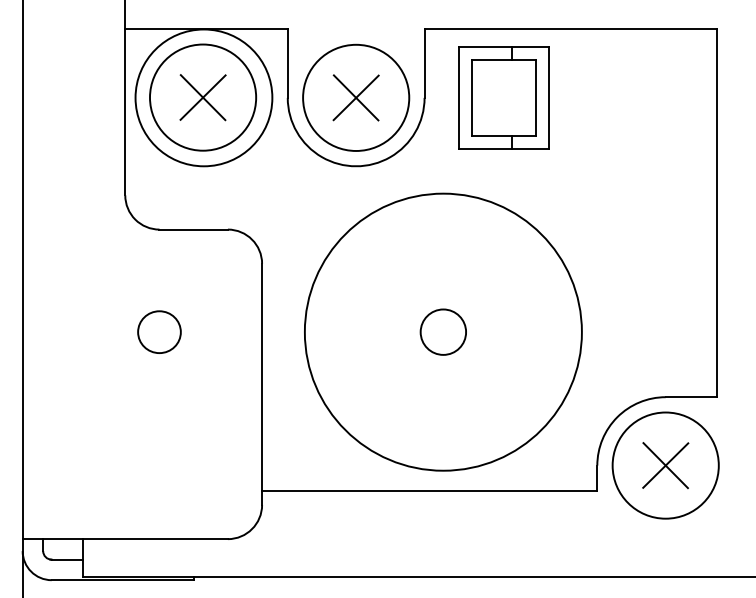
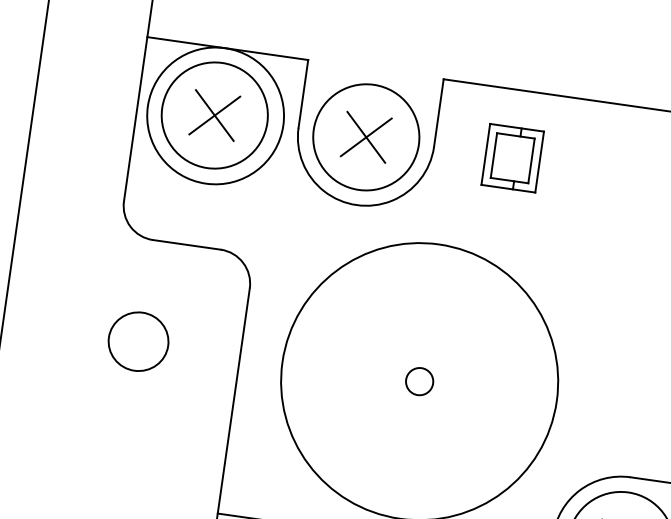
part: (503, 97) -> (512, 157), size x0.6
part: (159, 331) -> (138, 340), size x1.4
circle: (443, 331) -> (419, 380), size x0.6

